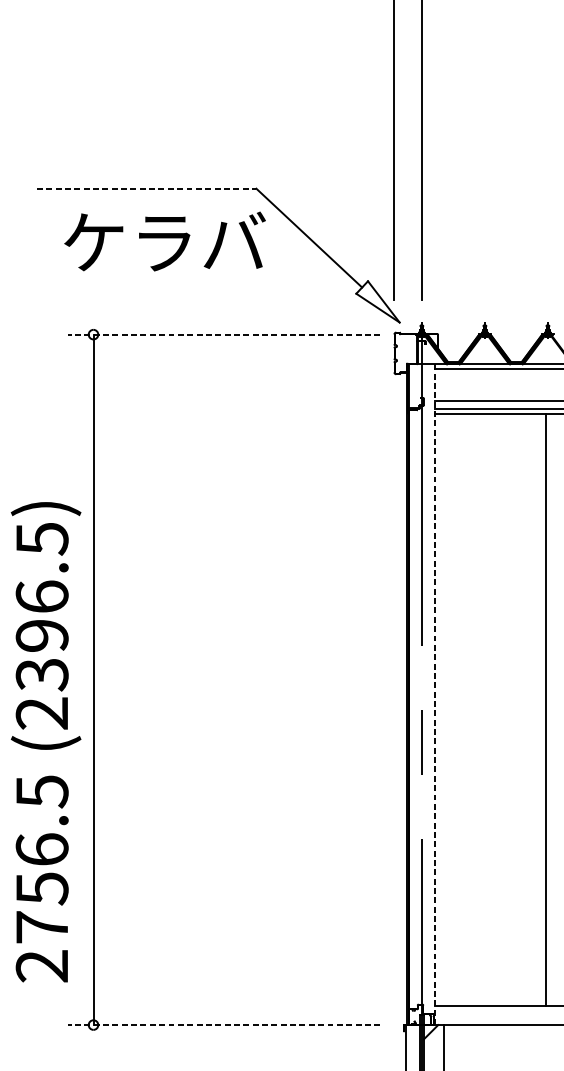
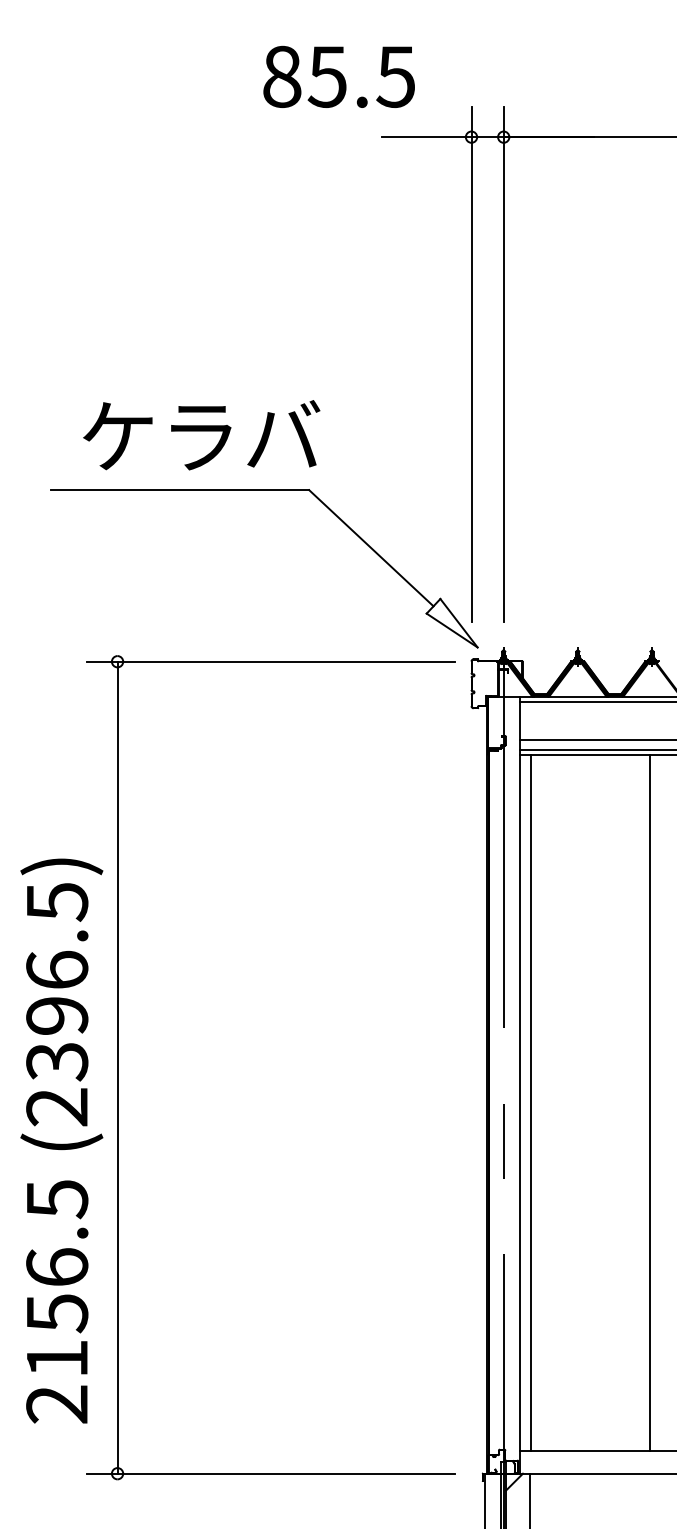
line: (147, 189) -> (180, 490), dashed -> solid
text: (164, 241) -> (201, 435), moved
line: (224, 334) -> (271, 661), dashed -> solid
line: (435, 694) -> (519, 1085), dashed -> solid
line: (445, 710) -> (531, 1103), added
text: (42, 927) -> (57, 1358), 2756.5 -> 2156.5
line: (224, 1024) -> (271, 1473), dashed -> solid

